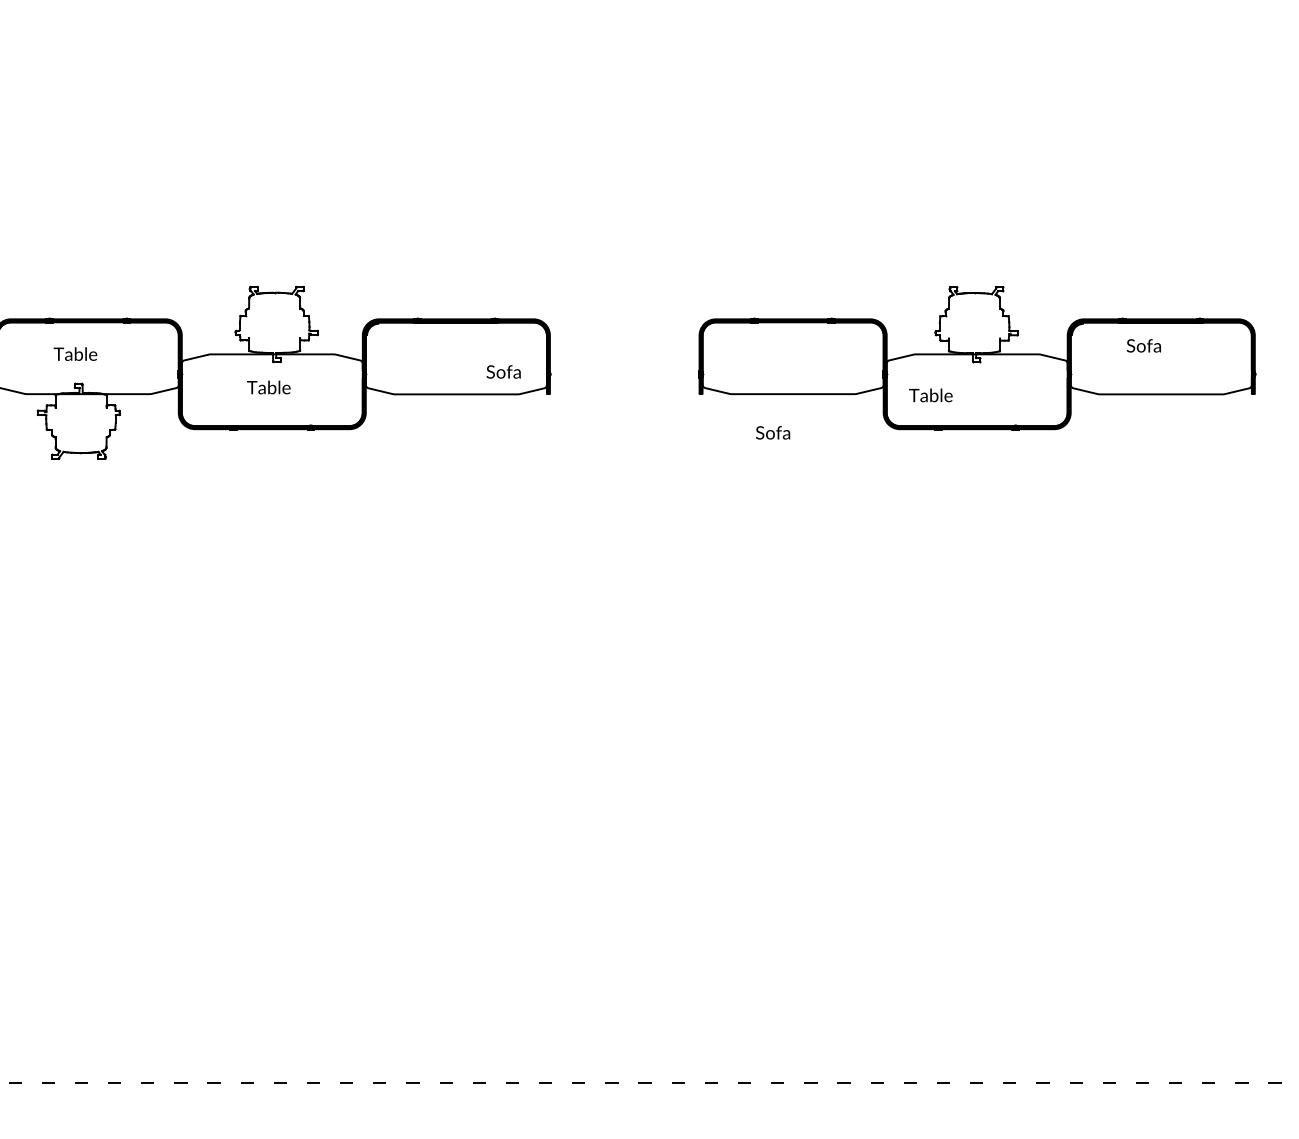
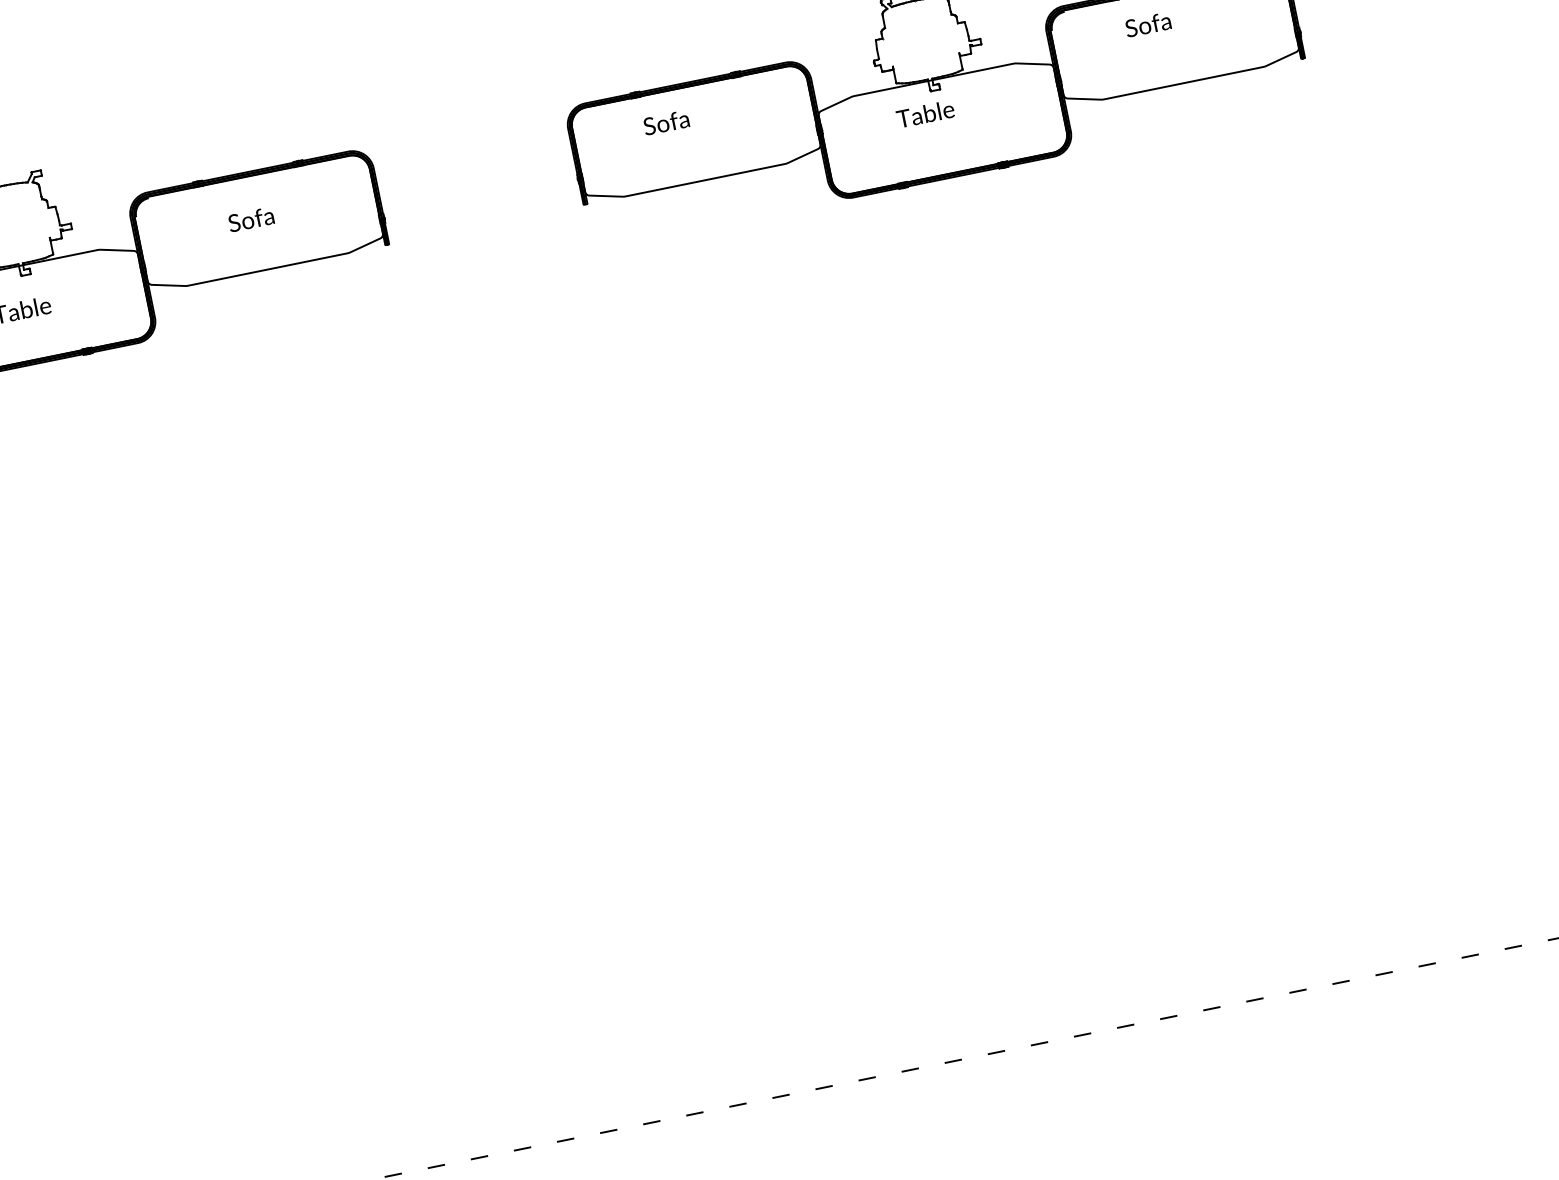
text: (503, 371) -> (250, 219), moved
text: (930, 395) -> (925, 114), moved
text: (773, 432) -> (666, 122), moved

